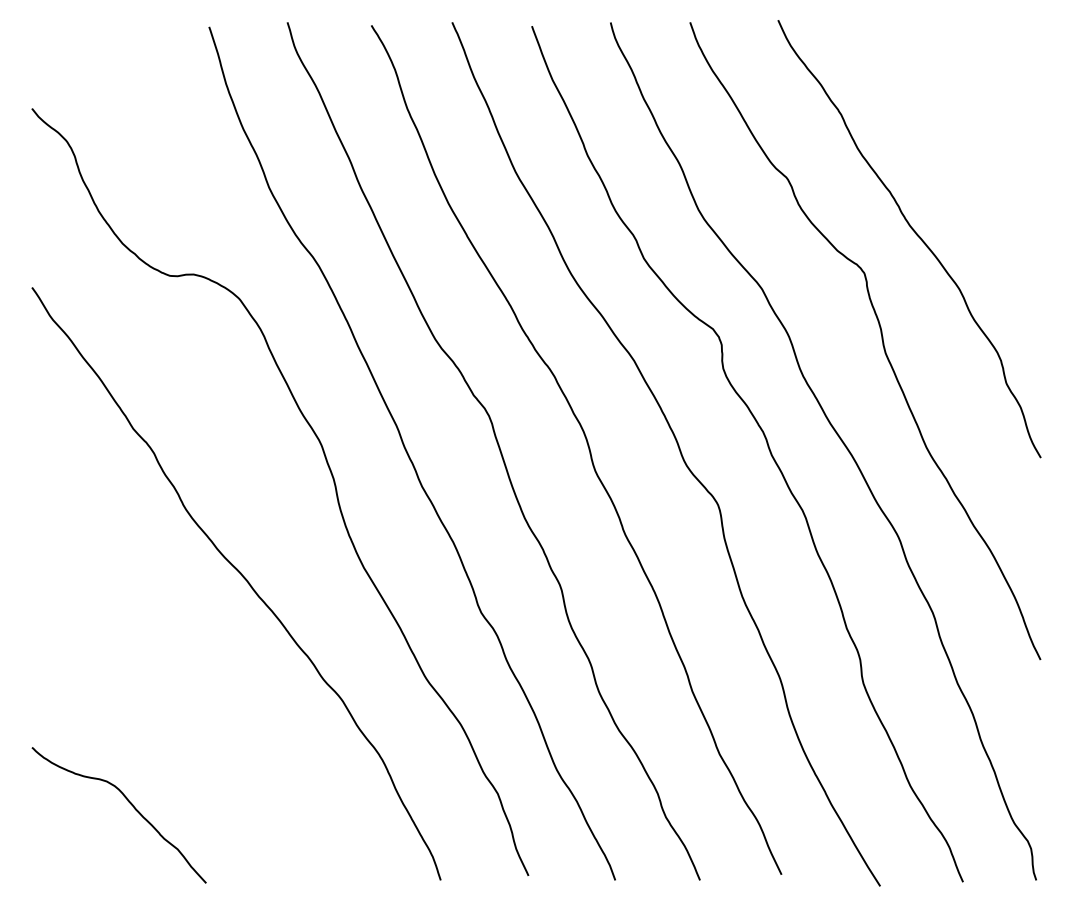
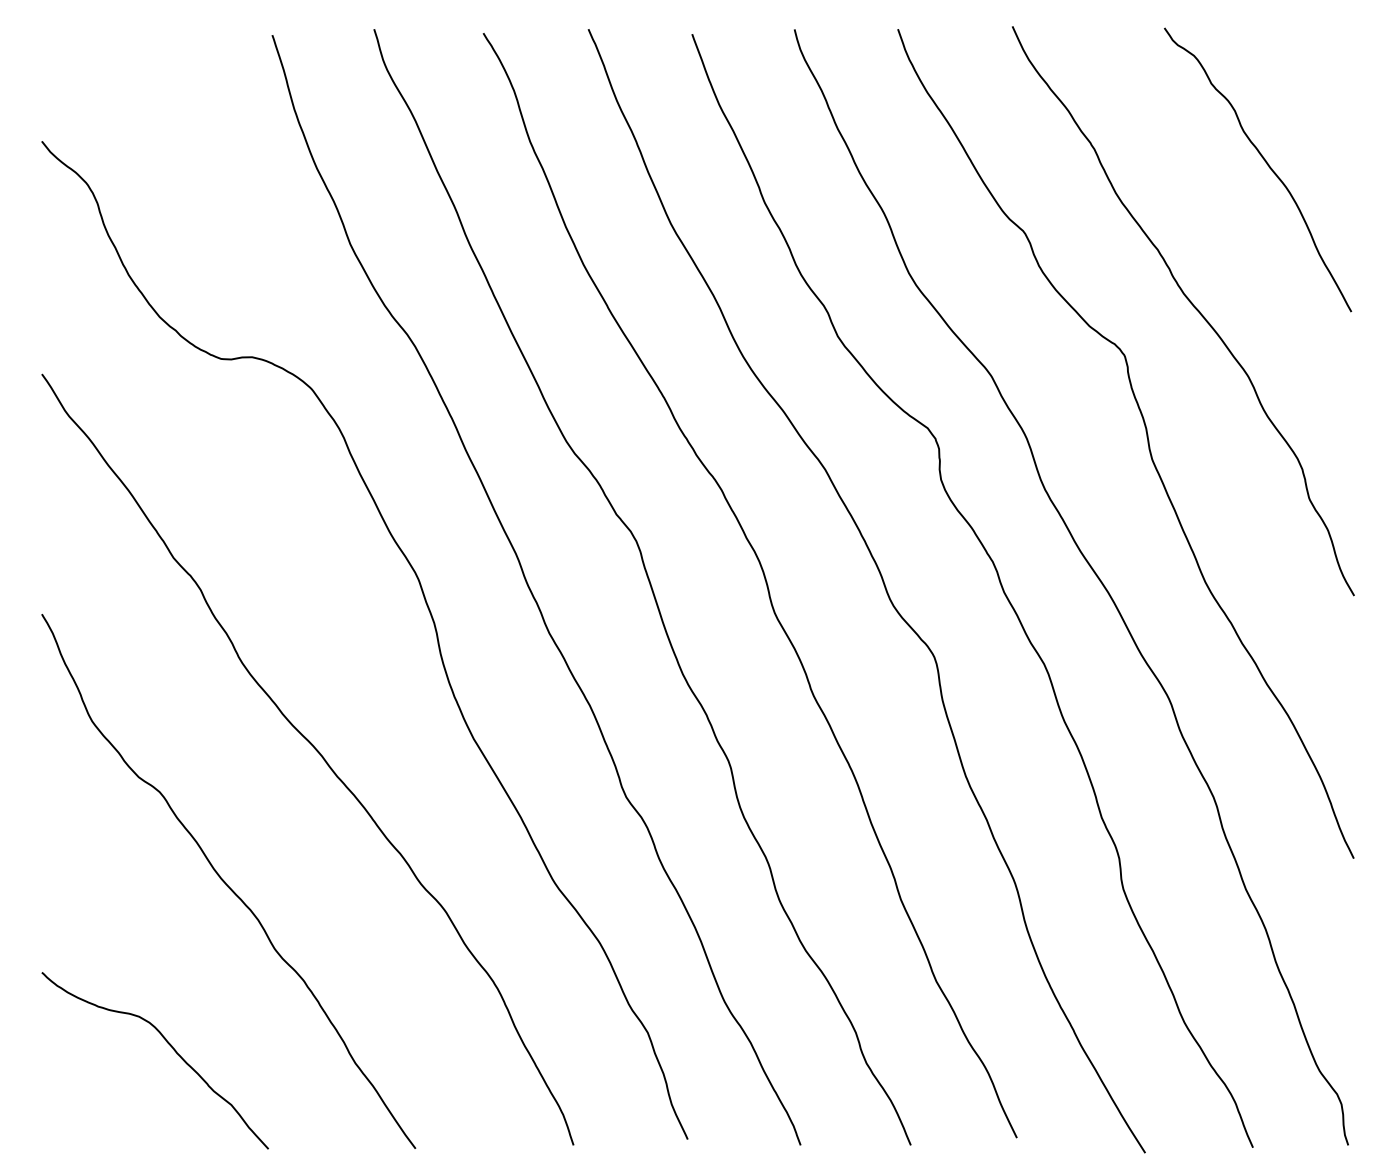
curve: (972, 125) -> (1265, 163), added
curve: (173, 677) -> (225, 881), added

